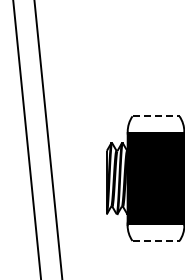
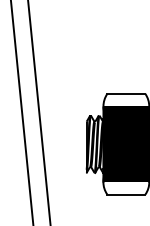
line: (156, 116) -> (126, 94), dashed -> solid
line: (156, 240) -> (126, 194), dashed -> solid

